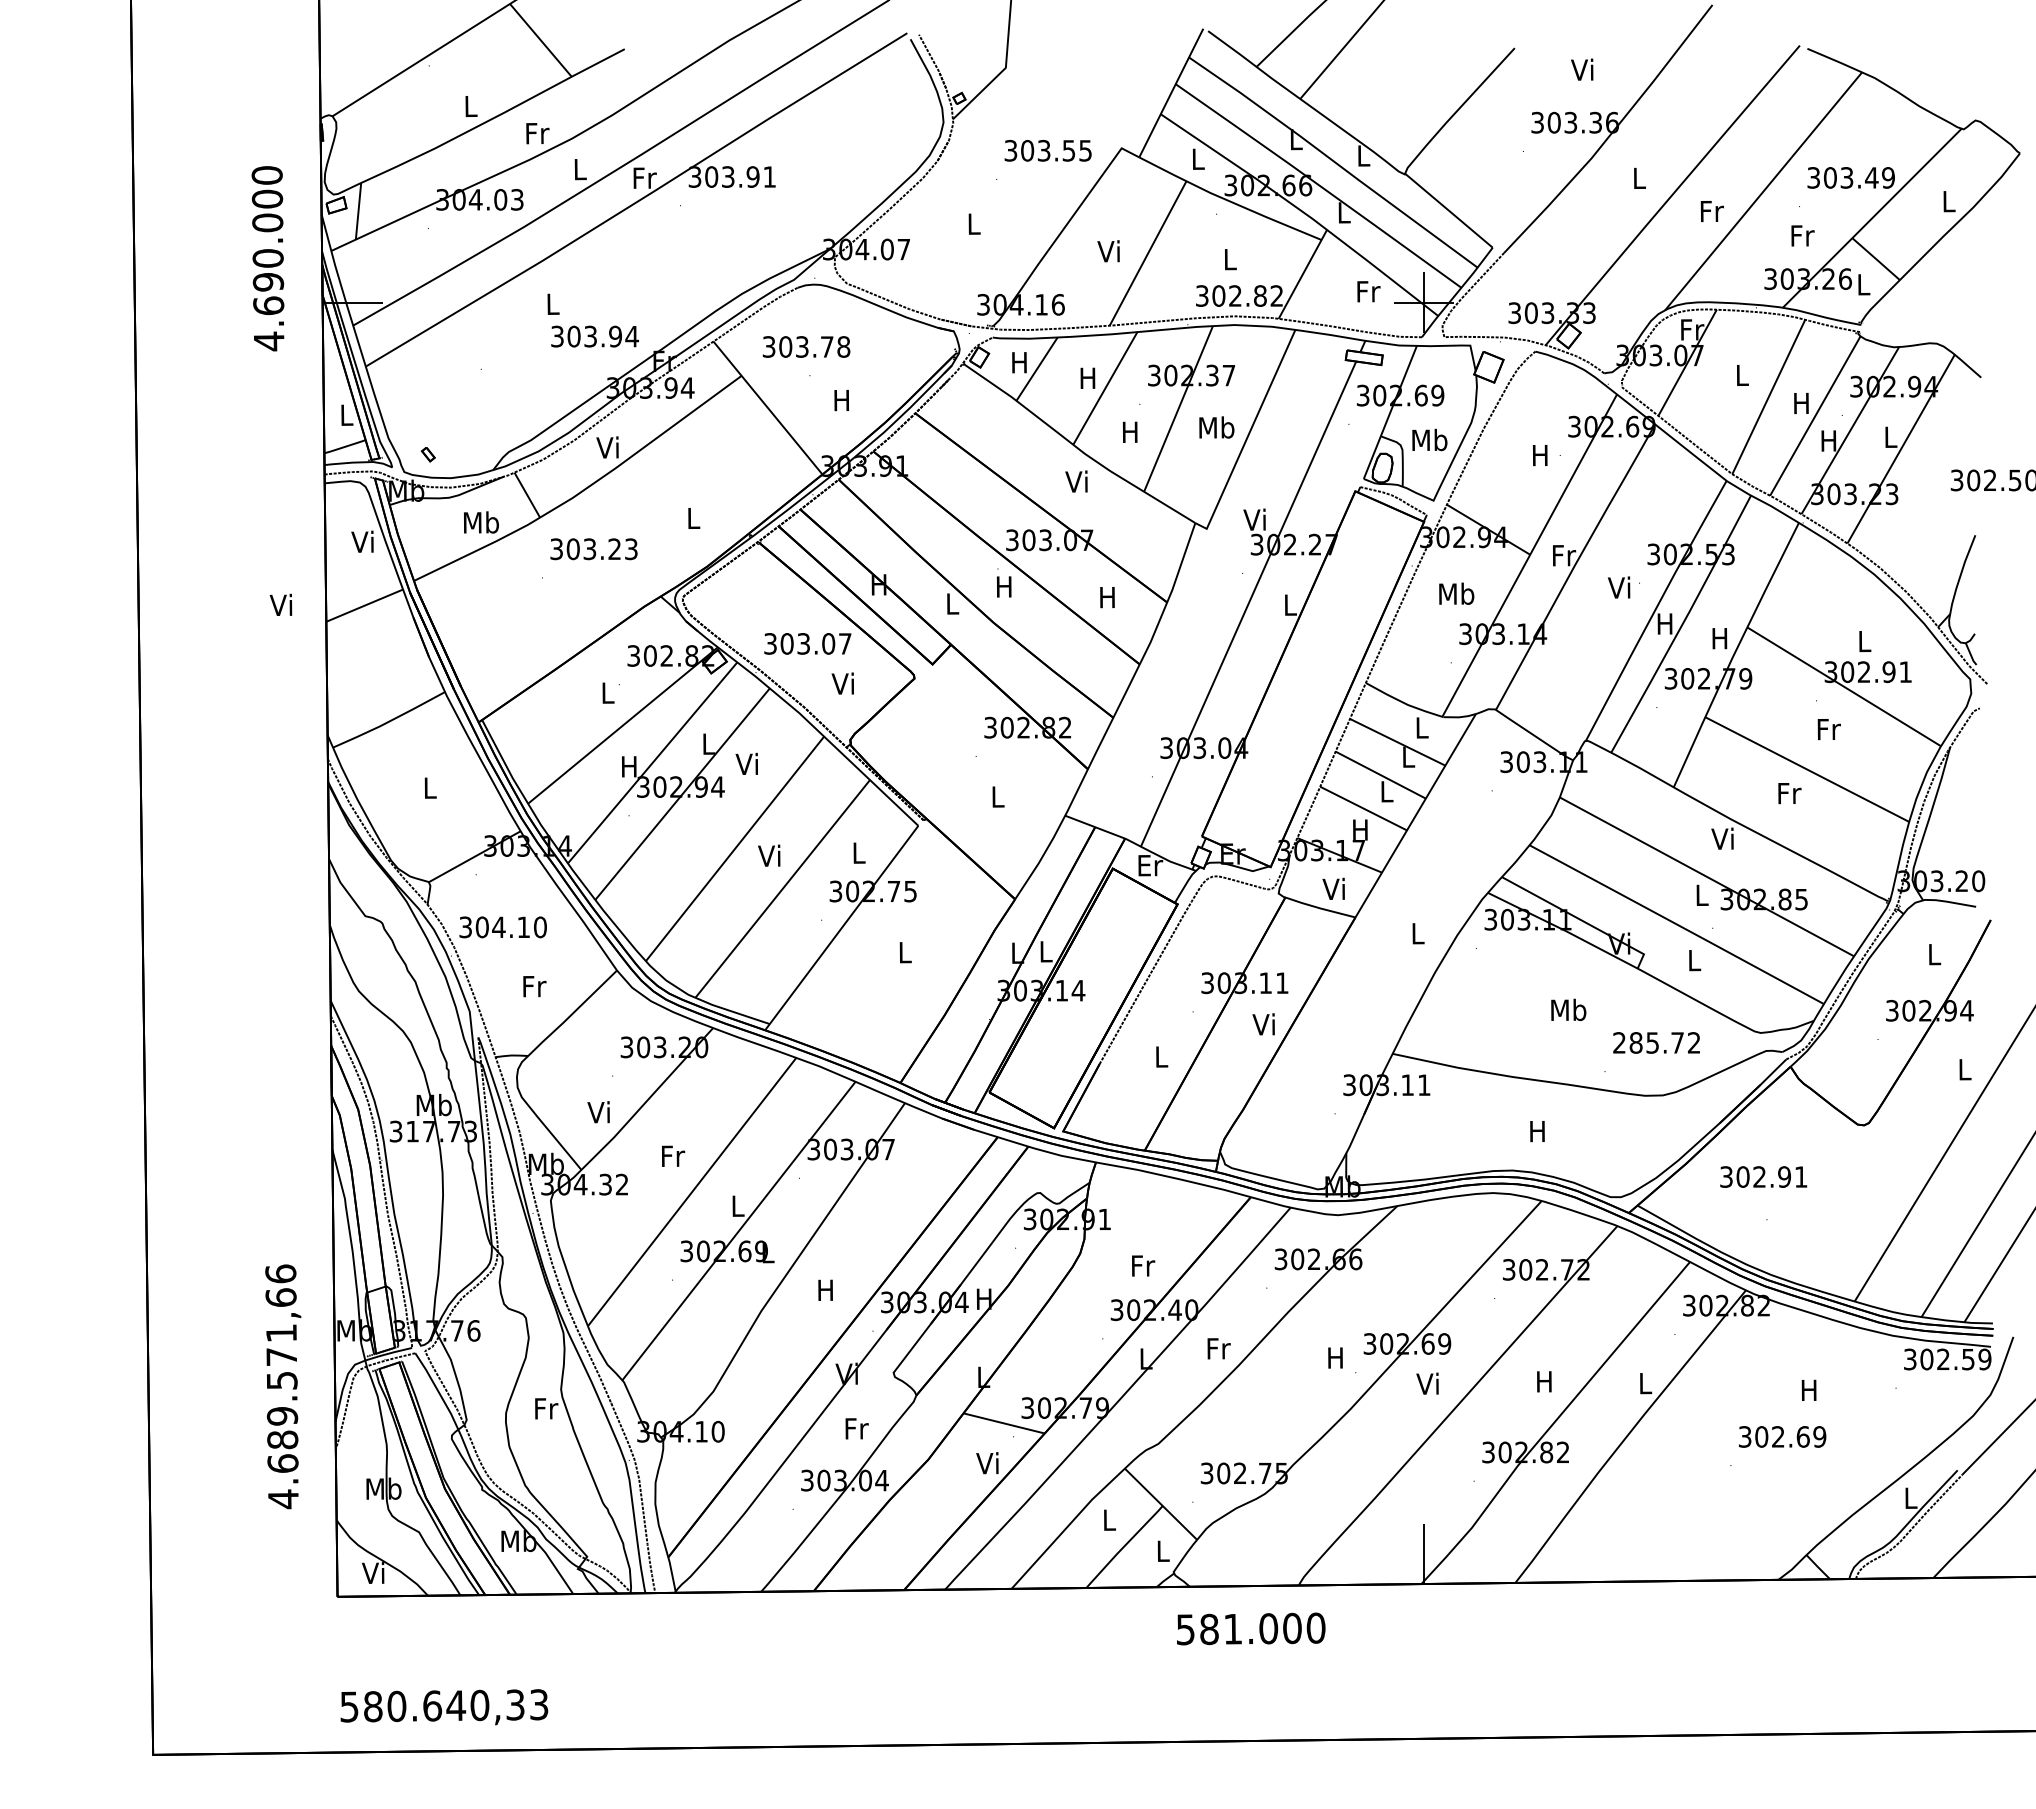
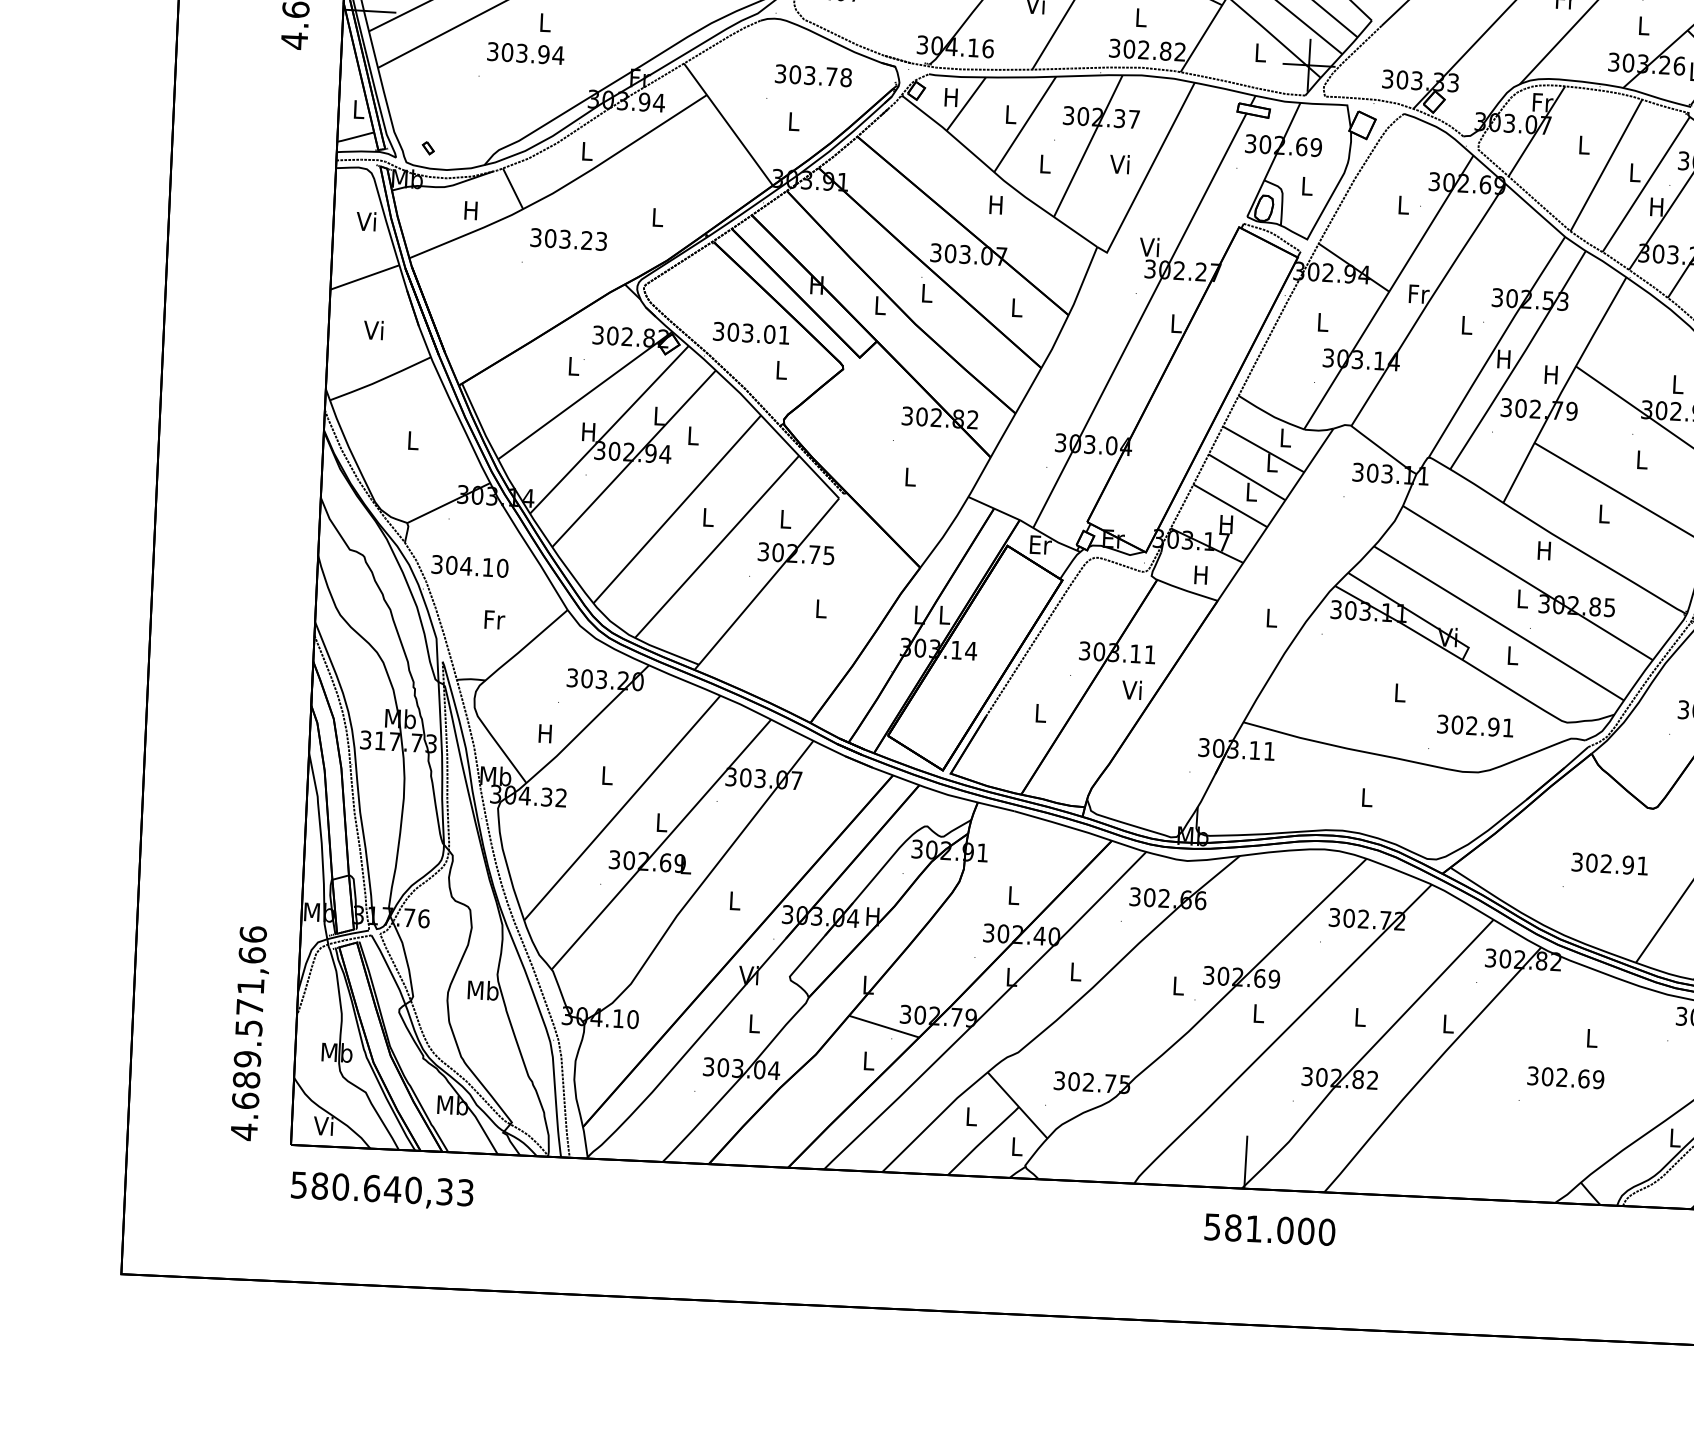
text: (1802, 235) -> (1644, 25), Fr -> L
text: (1368, 291) -> (1260, 52), Fr -> L
text: (594, 336) -> (525, 53), moved
text: (806, 346) -> (813, 75), moved
text: (1087, 377) -> (1010, 113), H -> L
text: (841, 400) -> (793, 121), H -> L
text: (1801, 403) -> (1634, 172), H -> L
text: (1216, 427) -> (1120, 164), Mb -> Vi
text: (1129, 431) -> (1044, 163), H -> L
text: (1429, 439) -> (1306, 185), Mb -> L
text: (607, 447) -> (585, 151), Vi -> L
text: (1540, 455) -> (1403, 205), H -> L
text: (1076, 481) -> (995, 204), Vi -> H
text: (481, 522) -> (471, 210), Mb -> H
text: (1003, 586) -> (925, 292), H -> L
text: (1618, 587) -> (1464, 324), Vi -> L
text: (1456, 593) -> (1322, 321), Mb -> L
text: (1107, 597) -> (1016, 307), H -> L
text: (280, 604) -> (373, 329), moved
text: (845, 643) -> (784, 334), 303.07 -> 303.01
text: (842, 683) -> (779, 369), Vi -> L
text: (1828, 729) -> (1641, 460), Fr -> L
text: (746, 763) -> (691, 435), Vi -> L
text: (1789, 793) -> (1604, 514), Fr -> L
text: (1722, 838) -> (1543, 550), Vi -> H
text: (769, 855) -> (707, 516), Vi -> L
text: (1333, 888) -> (1199, 574), Vi -> H
text: (1568, 1009) -> (1399, 692), Mb -> L
text: (1656, 1042) -> (1475, 725), 285.72 -> 302.91
text: (598, 1112) -> (544, 733), Vi -> H
text: (1537, 1131) -> (1366, 797), H -> L
text: (673, 1155) -> (607, 775), Fr -> L
text: (1763, 1176) -> (1609, 863), moved
text: (1143, 1265) -> (1014, 895), Fr -> L
text: (825, 1289) -> (734, 900), H -> L
text: (1218, 1348) -> (1075, 971), Fr -> L
text: (1335, 1357) -> (1177, 985), H -> L
text: (1544, 1381) -> (1359, 1017), H -> L
text: (1427, 1383) -> (1257, 1013), Vi -> L
text: (283, 1386) -> (249, 1033), moved
text: (1808, 1389) -> (1591, 1037), H -> L
text: (545, 1408) -> (482, 990), Fr -> Mb
text: (856, 1428) -> (754, 1023), Fr -> L
text: (987, 1463) -> (867, 1060), Vi -> L
text: (1251, 1628) -> (1270, 1229), moved
text: (444, 1707) -> (382, 1190), moved

